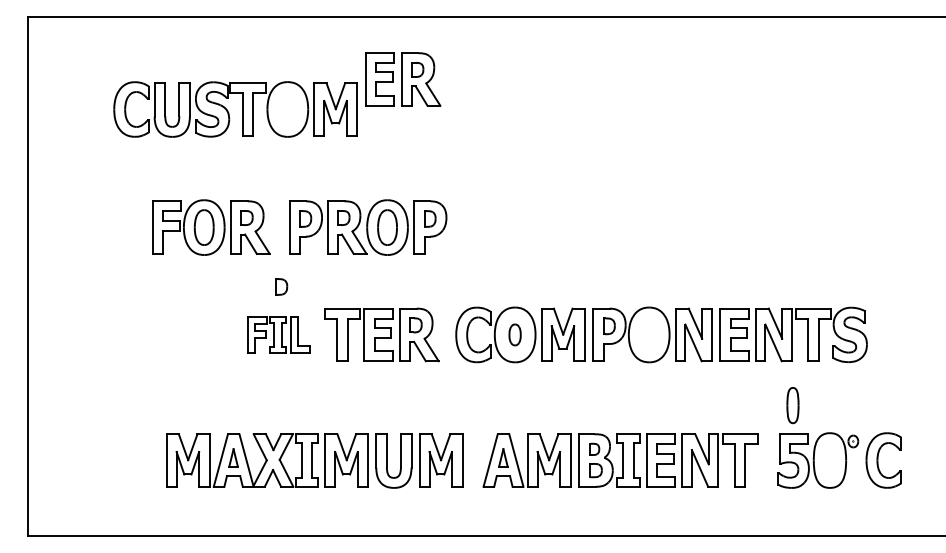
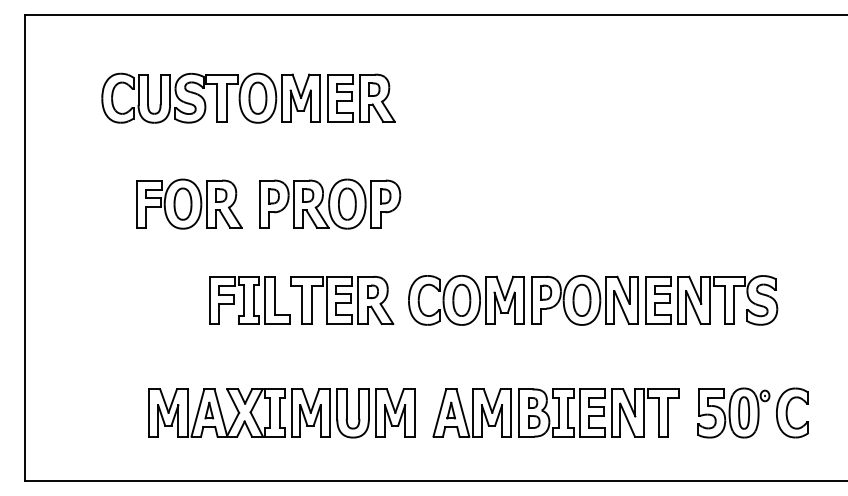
part: (403, 79) -> (361, 98), moved
part: (287, 109) -> (257, 98), added
part: (281, 286) -> (252, 256), removed
part: (278, 334) -> (249, 300), size x1.43
part: (514, 334) -> (461, 300), size x1.67
part: (648, 334) -> (581, 300), added
part: (792, 405) -> (743, 412), moved

